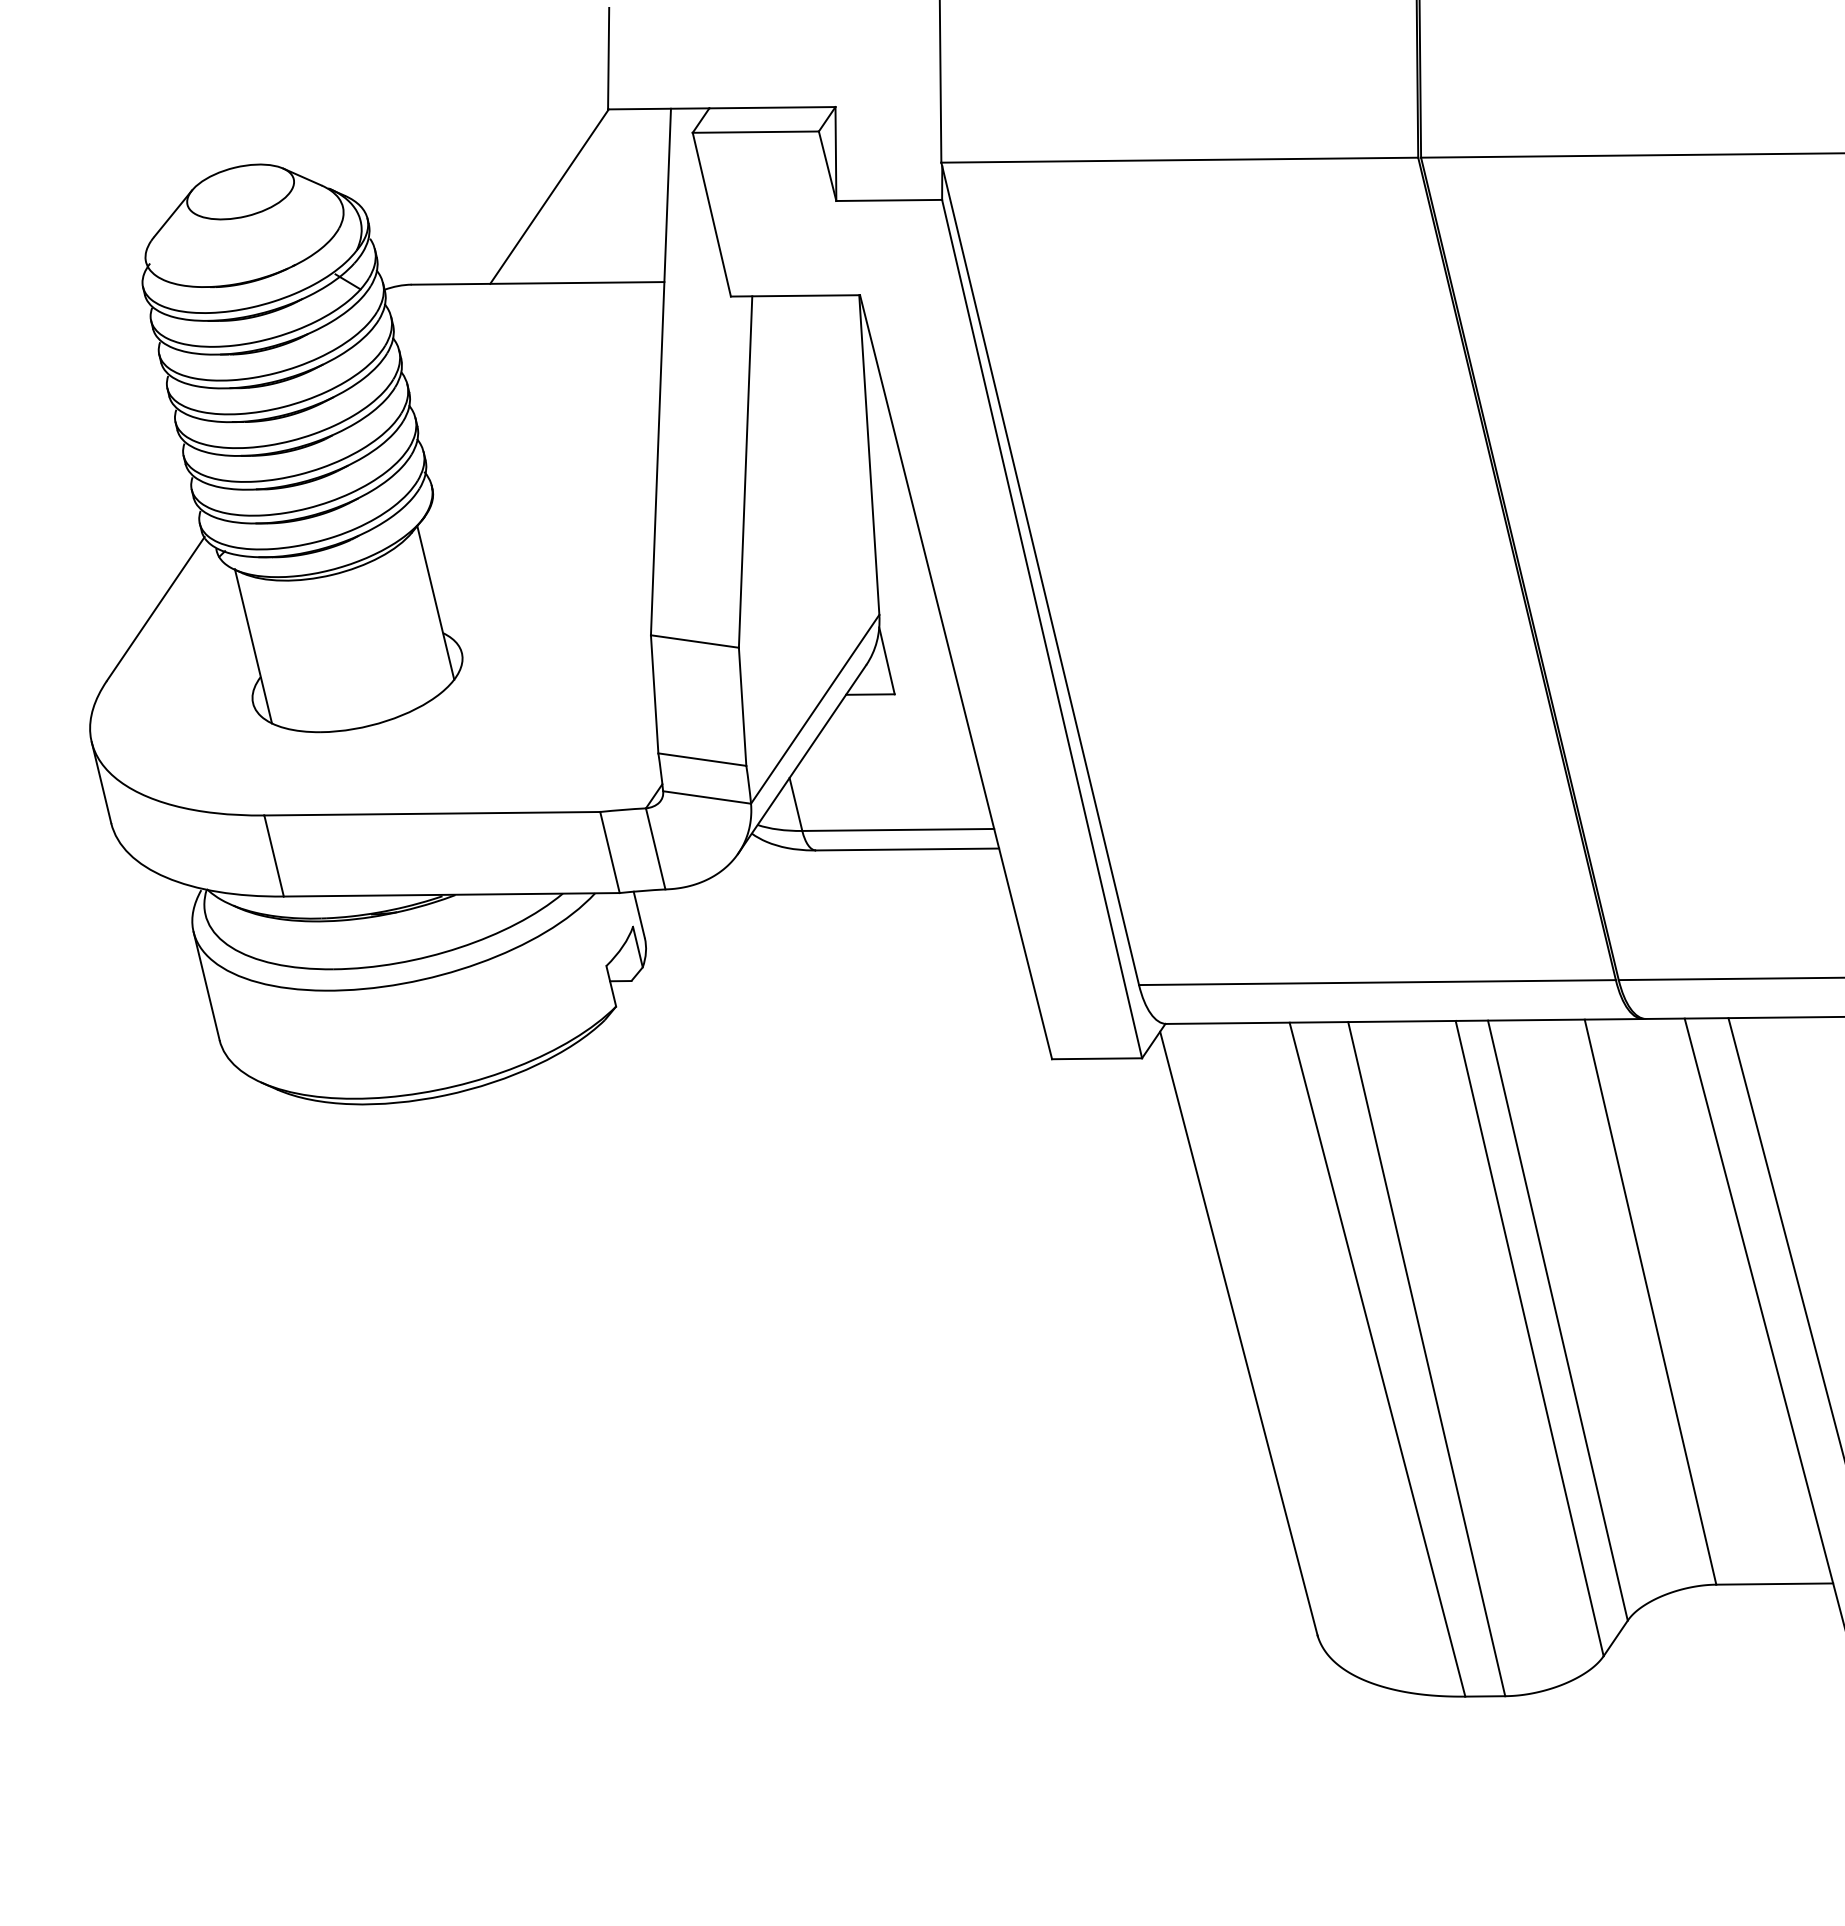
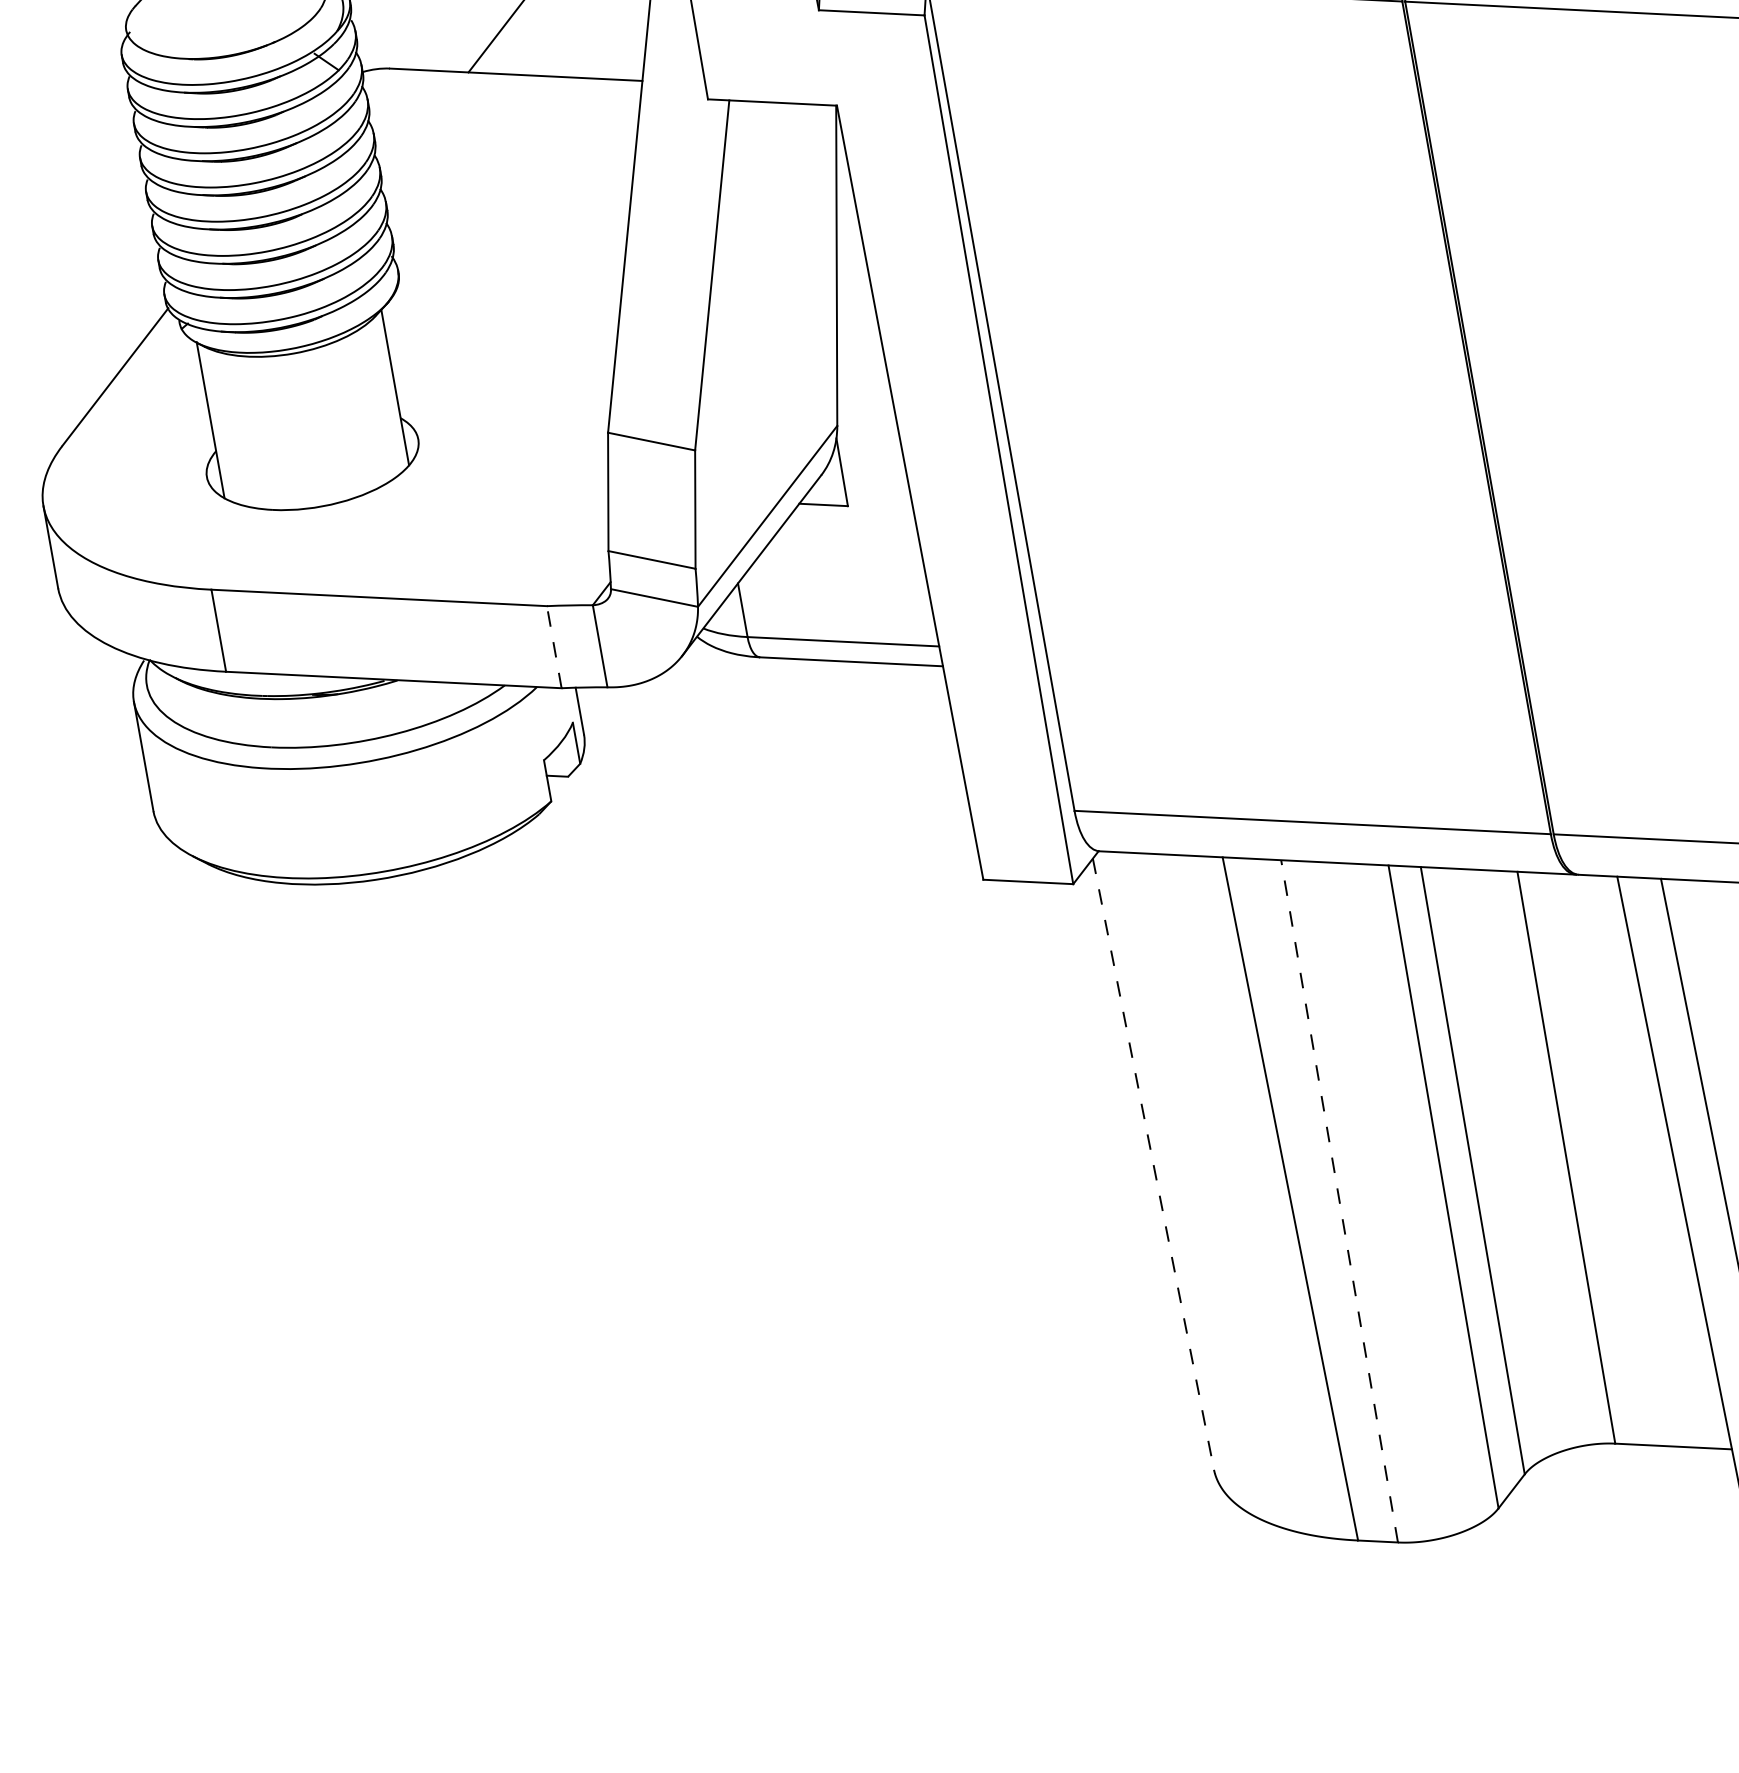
line: (609, 852) -> (553, 647), solid -> dashed
line: (1239, 1334) -> (1154, 1165), solid -> dashed
line: (1426, 1358) -> (1339, 1200), solid -> dashed

